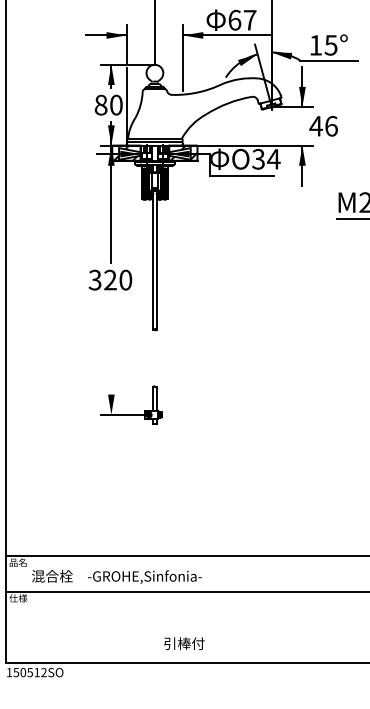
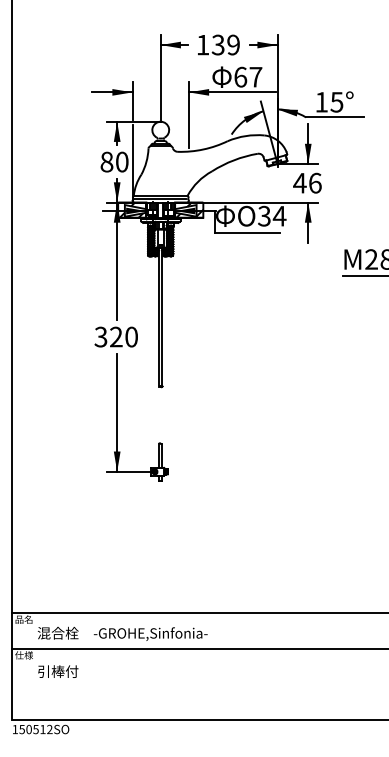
text: (323, 125) -> (307, 182), moved
line: (111, 355) -> (117, 412), added
text: (184, 643) -> (58, 671), moved

